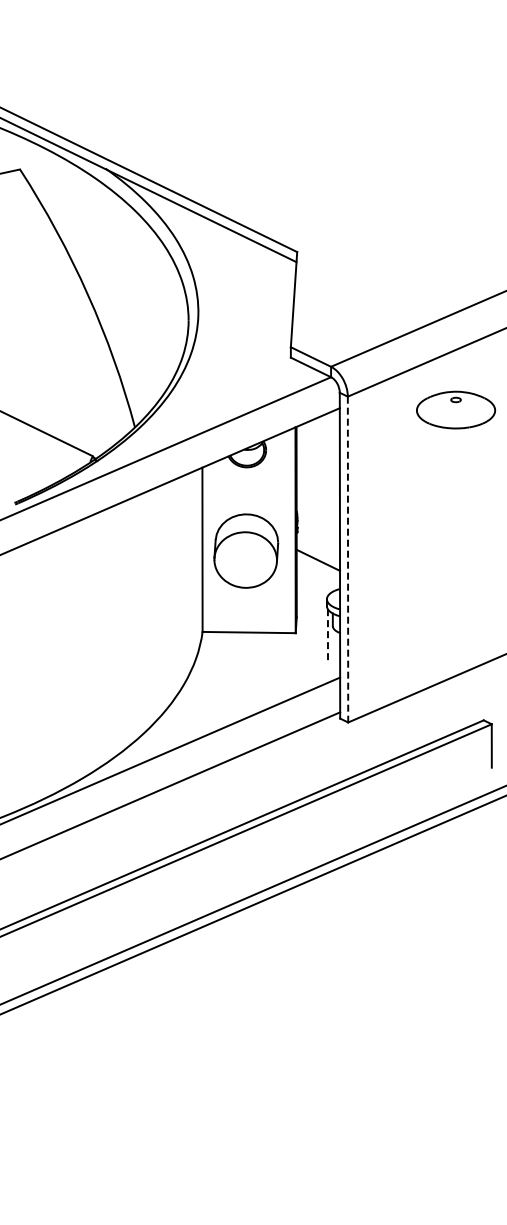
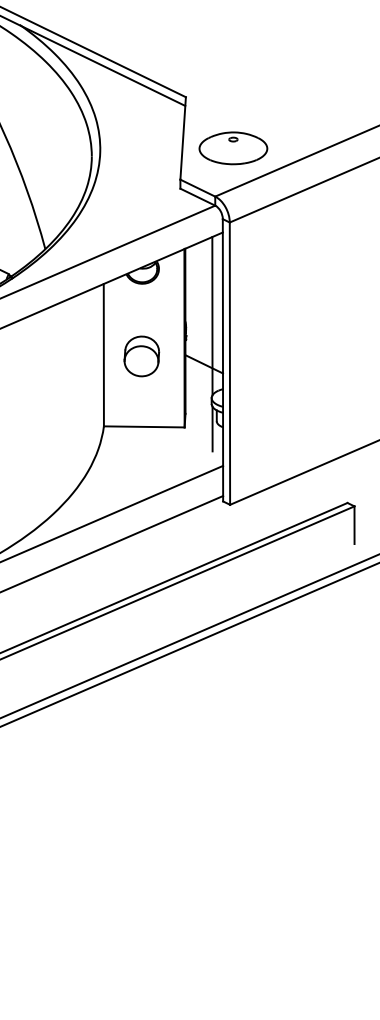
part: (456, 409) -> (233, 147), moved
line: (327, 504) -> (212, 315), added
part: (246, 551) -> (141, 356), size x0.62
line: (348, 559) -> (230, 363), dashed -> solid
line: (327, 635) -> (212, 429), dashed -> solid

